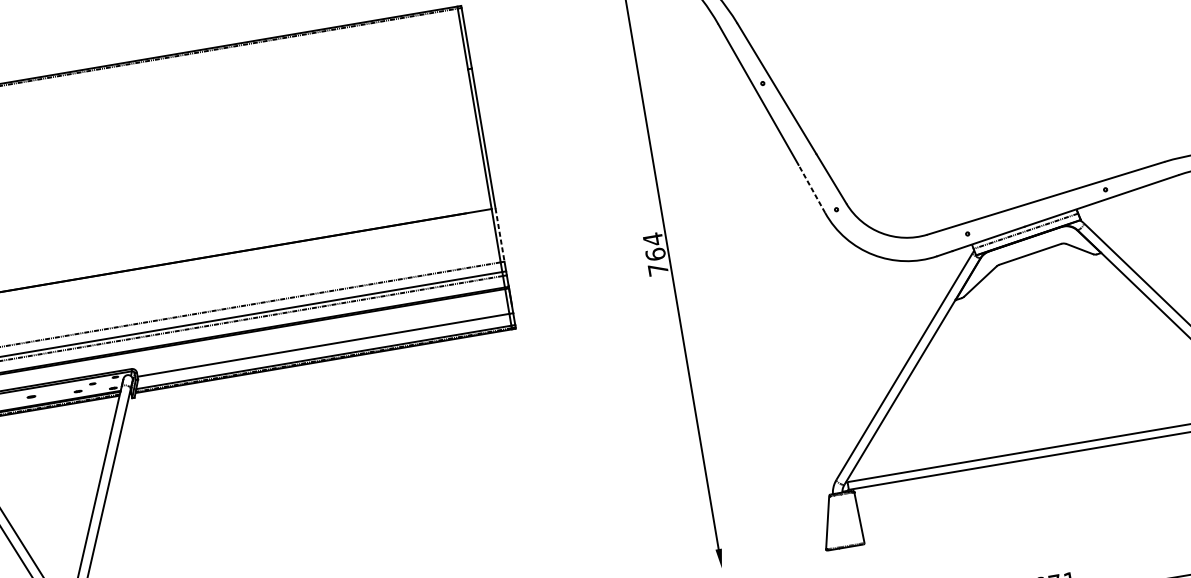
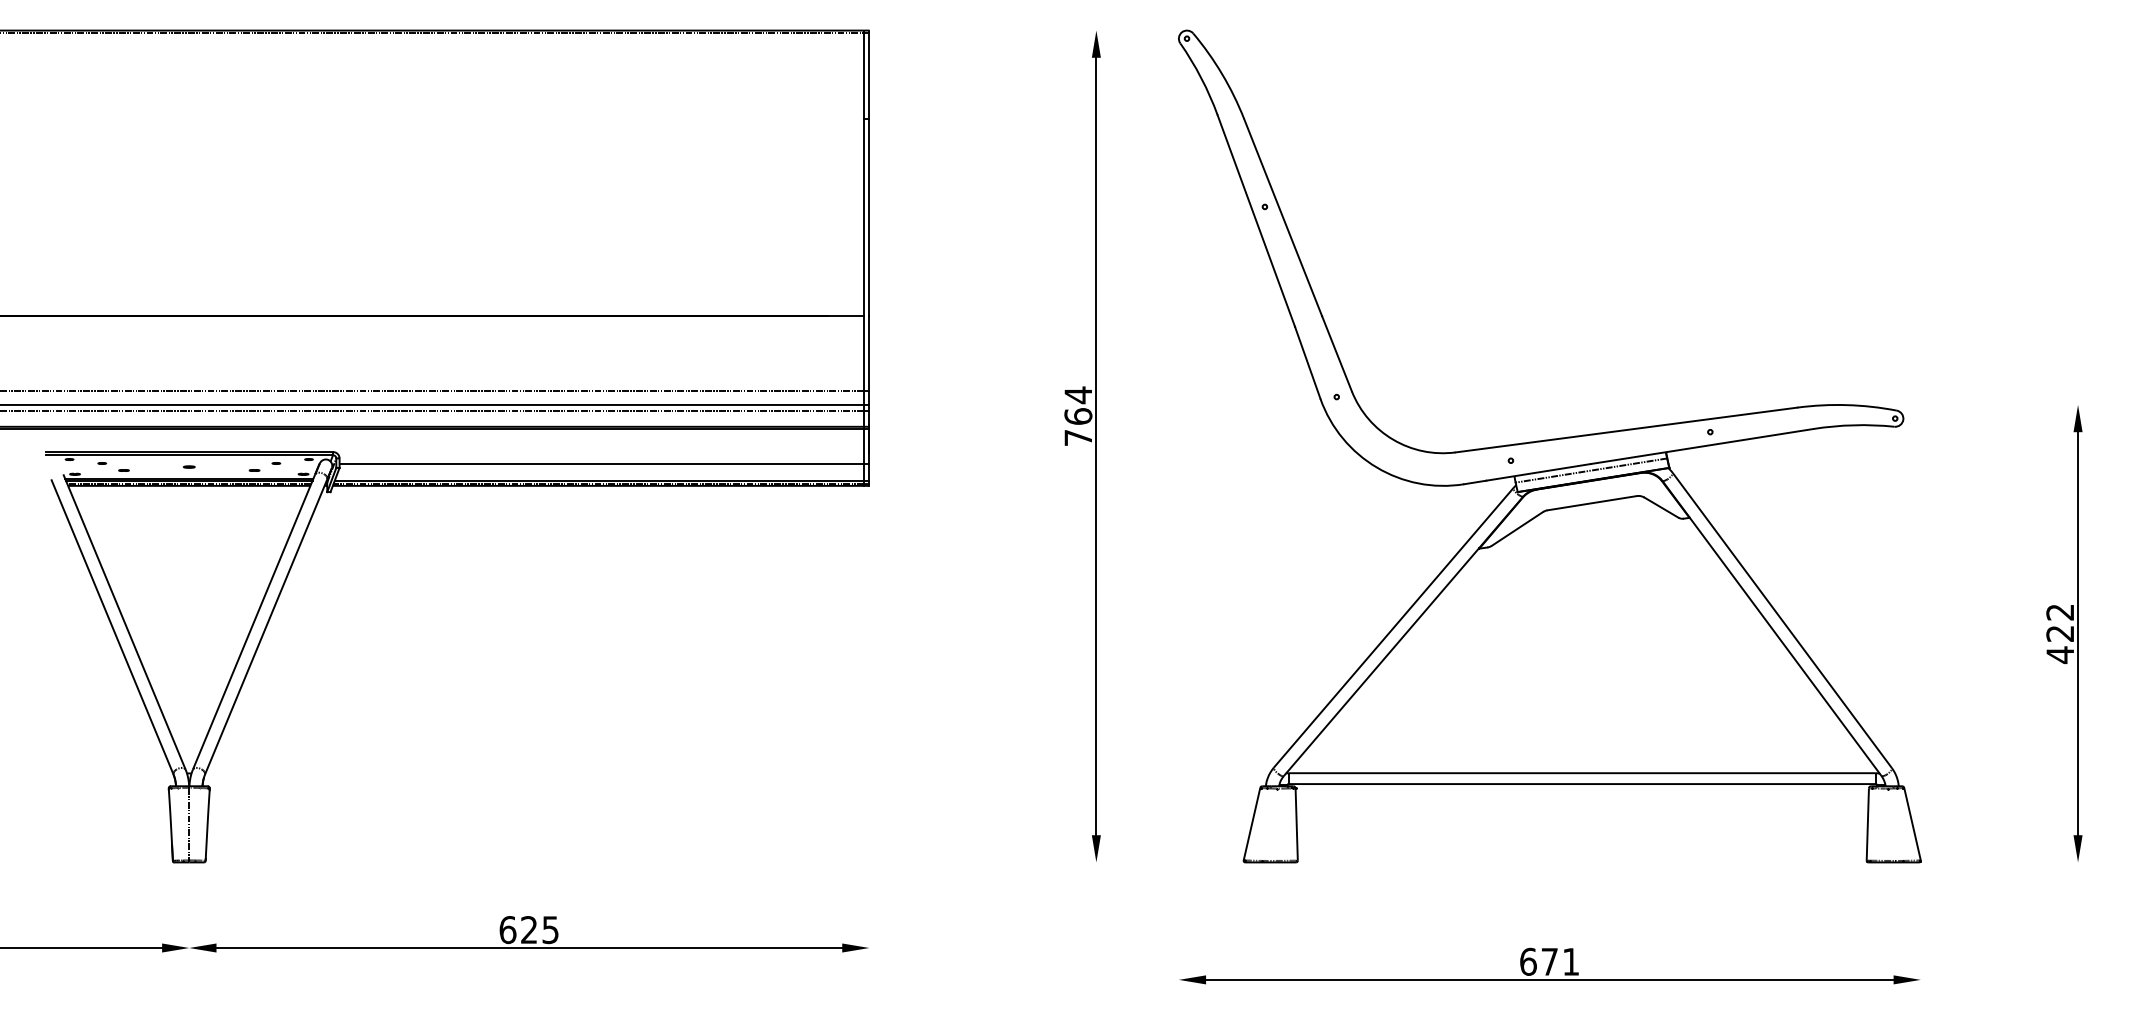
line: (811, 188) -> (1307, 362), dashed -> solid
line: (500, 234) -> (869, 353), dashed -> solid

